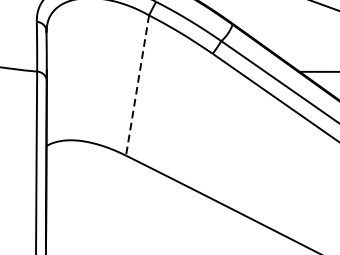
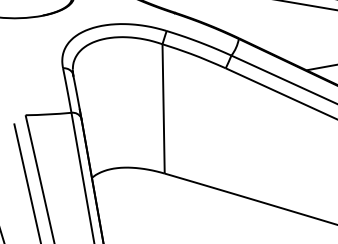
line: (137, 86) -> (163, 109), dashed -> solid

